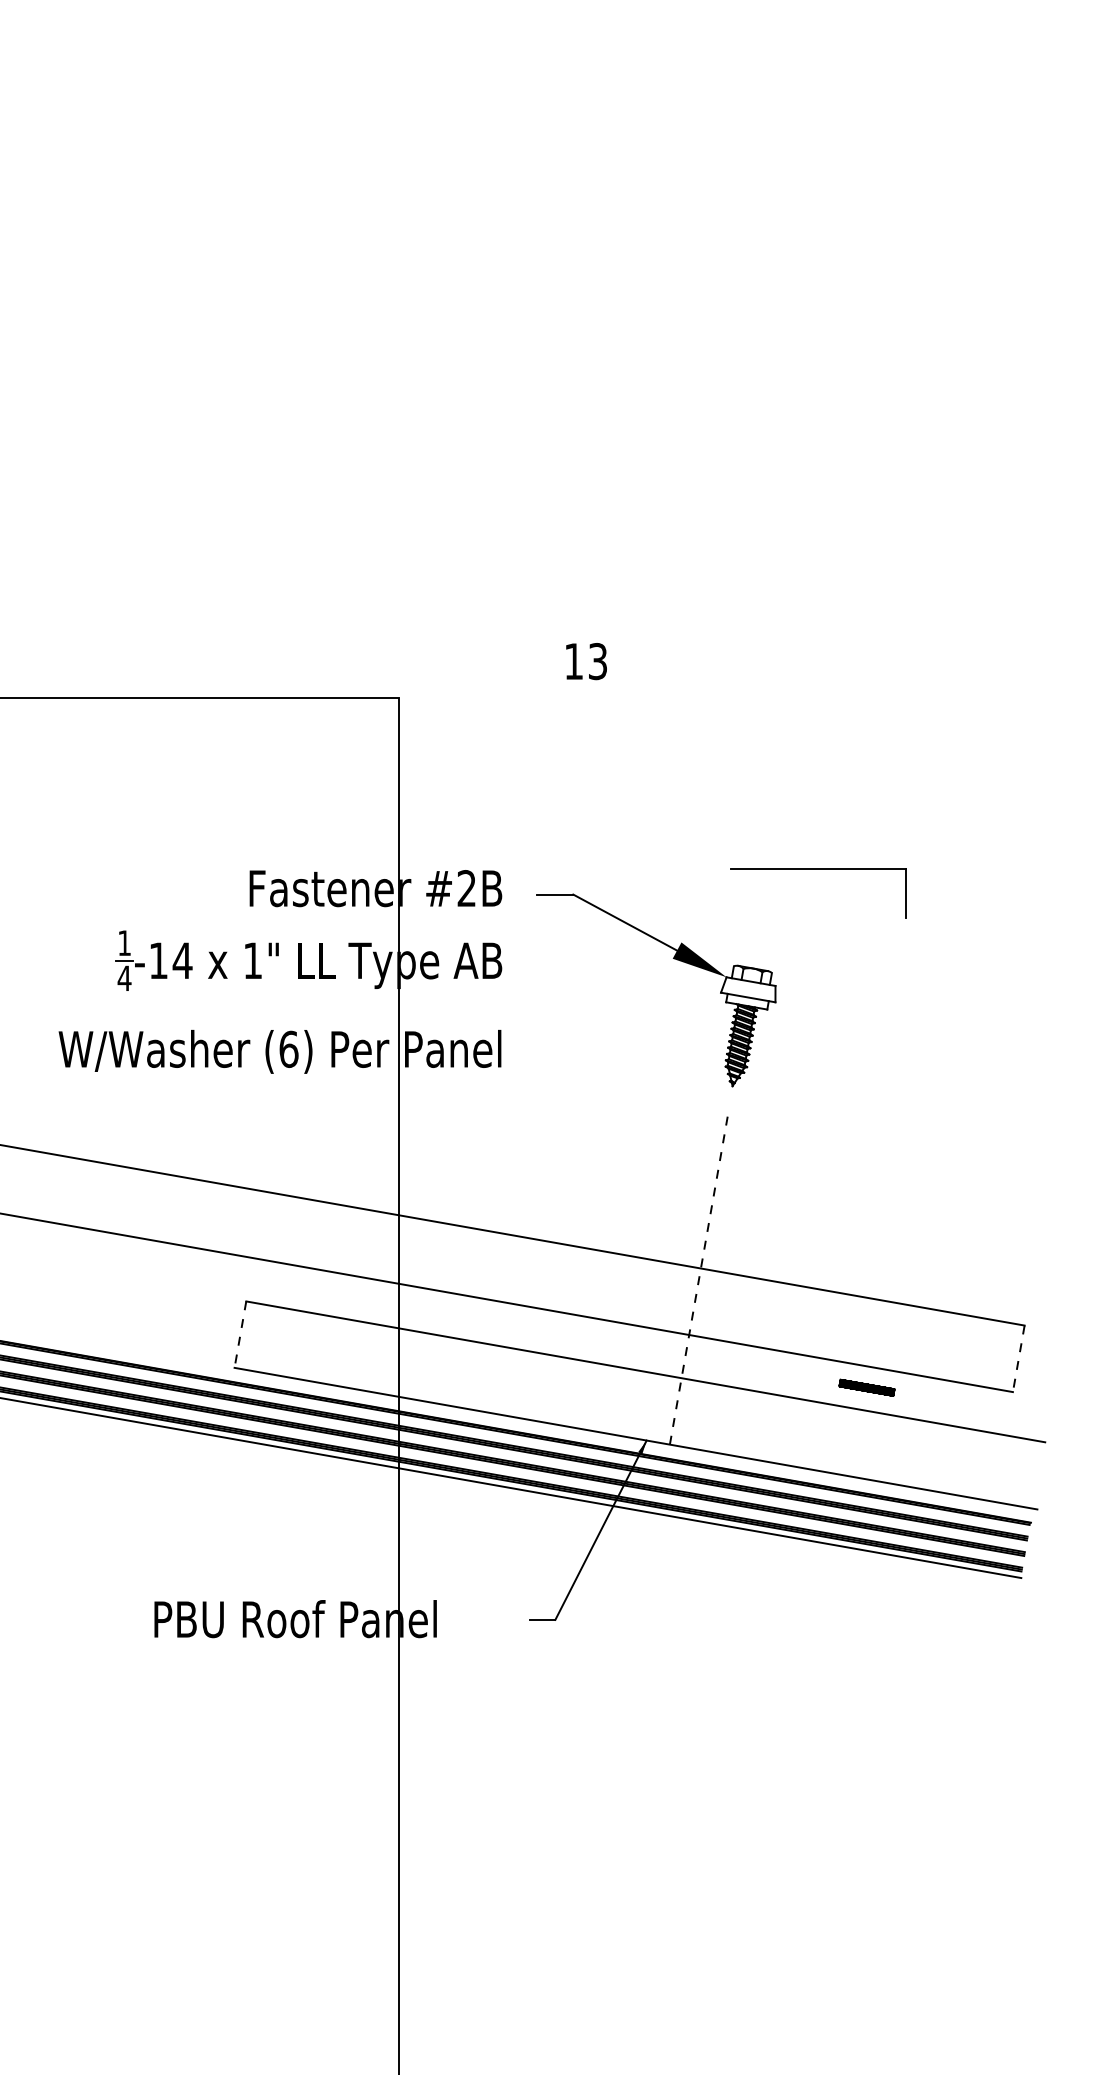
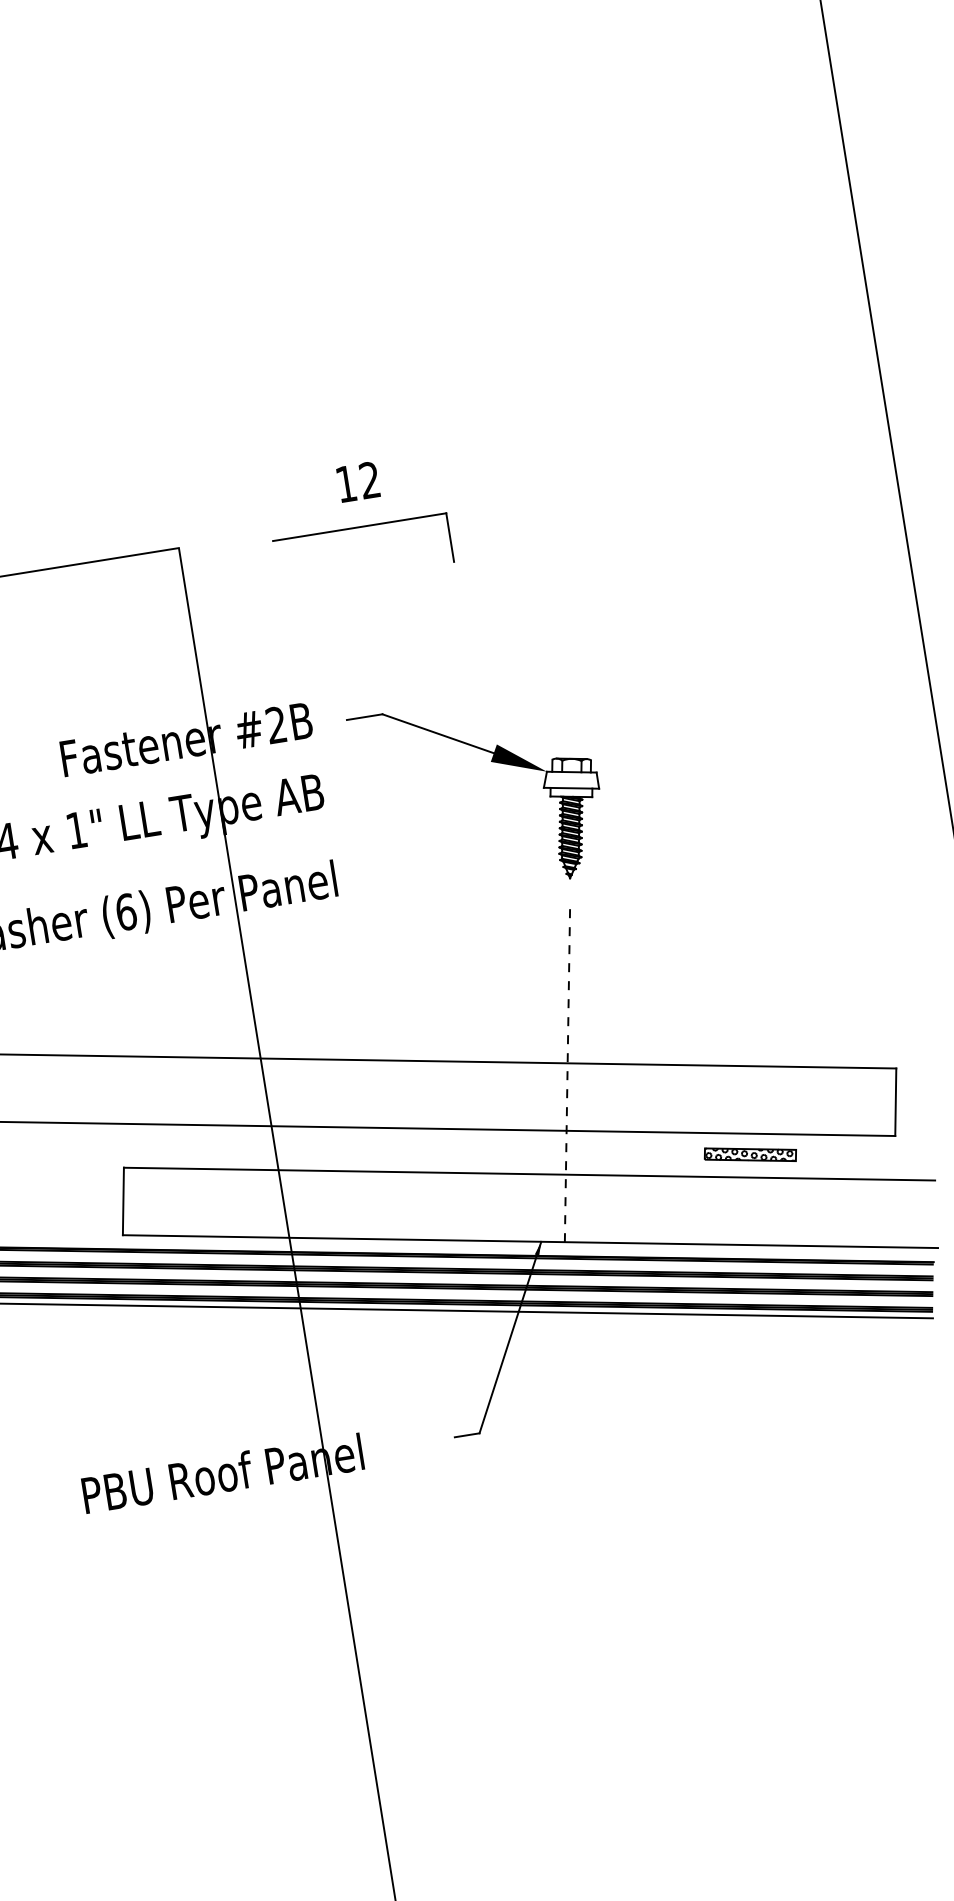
text: (597, 661) -> (369, 480), 13 -> 12
part: (818, 869) -> (359, 527), moved
line: (240, 1334) -> (123, 1201), dashed -> solid
line: (1018, 1358) -> (895, 1101), dashed -> solid
part: (866, 1387) -> (749, 1154), size x1.67

